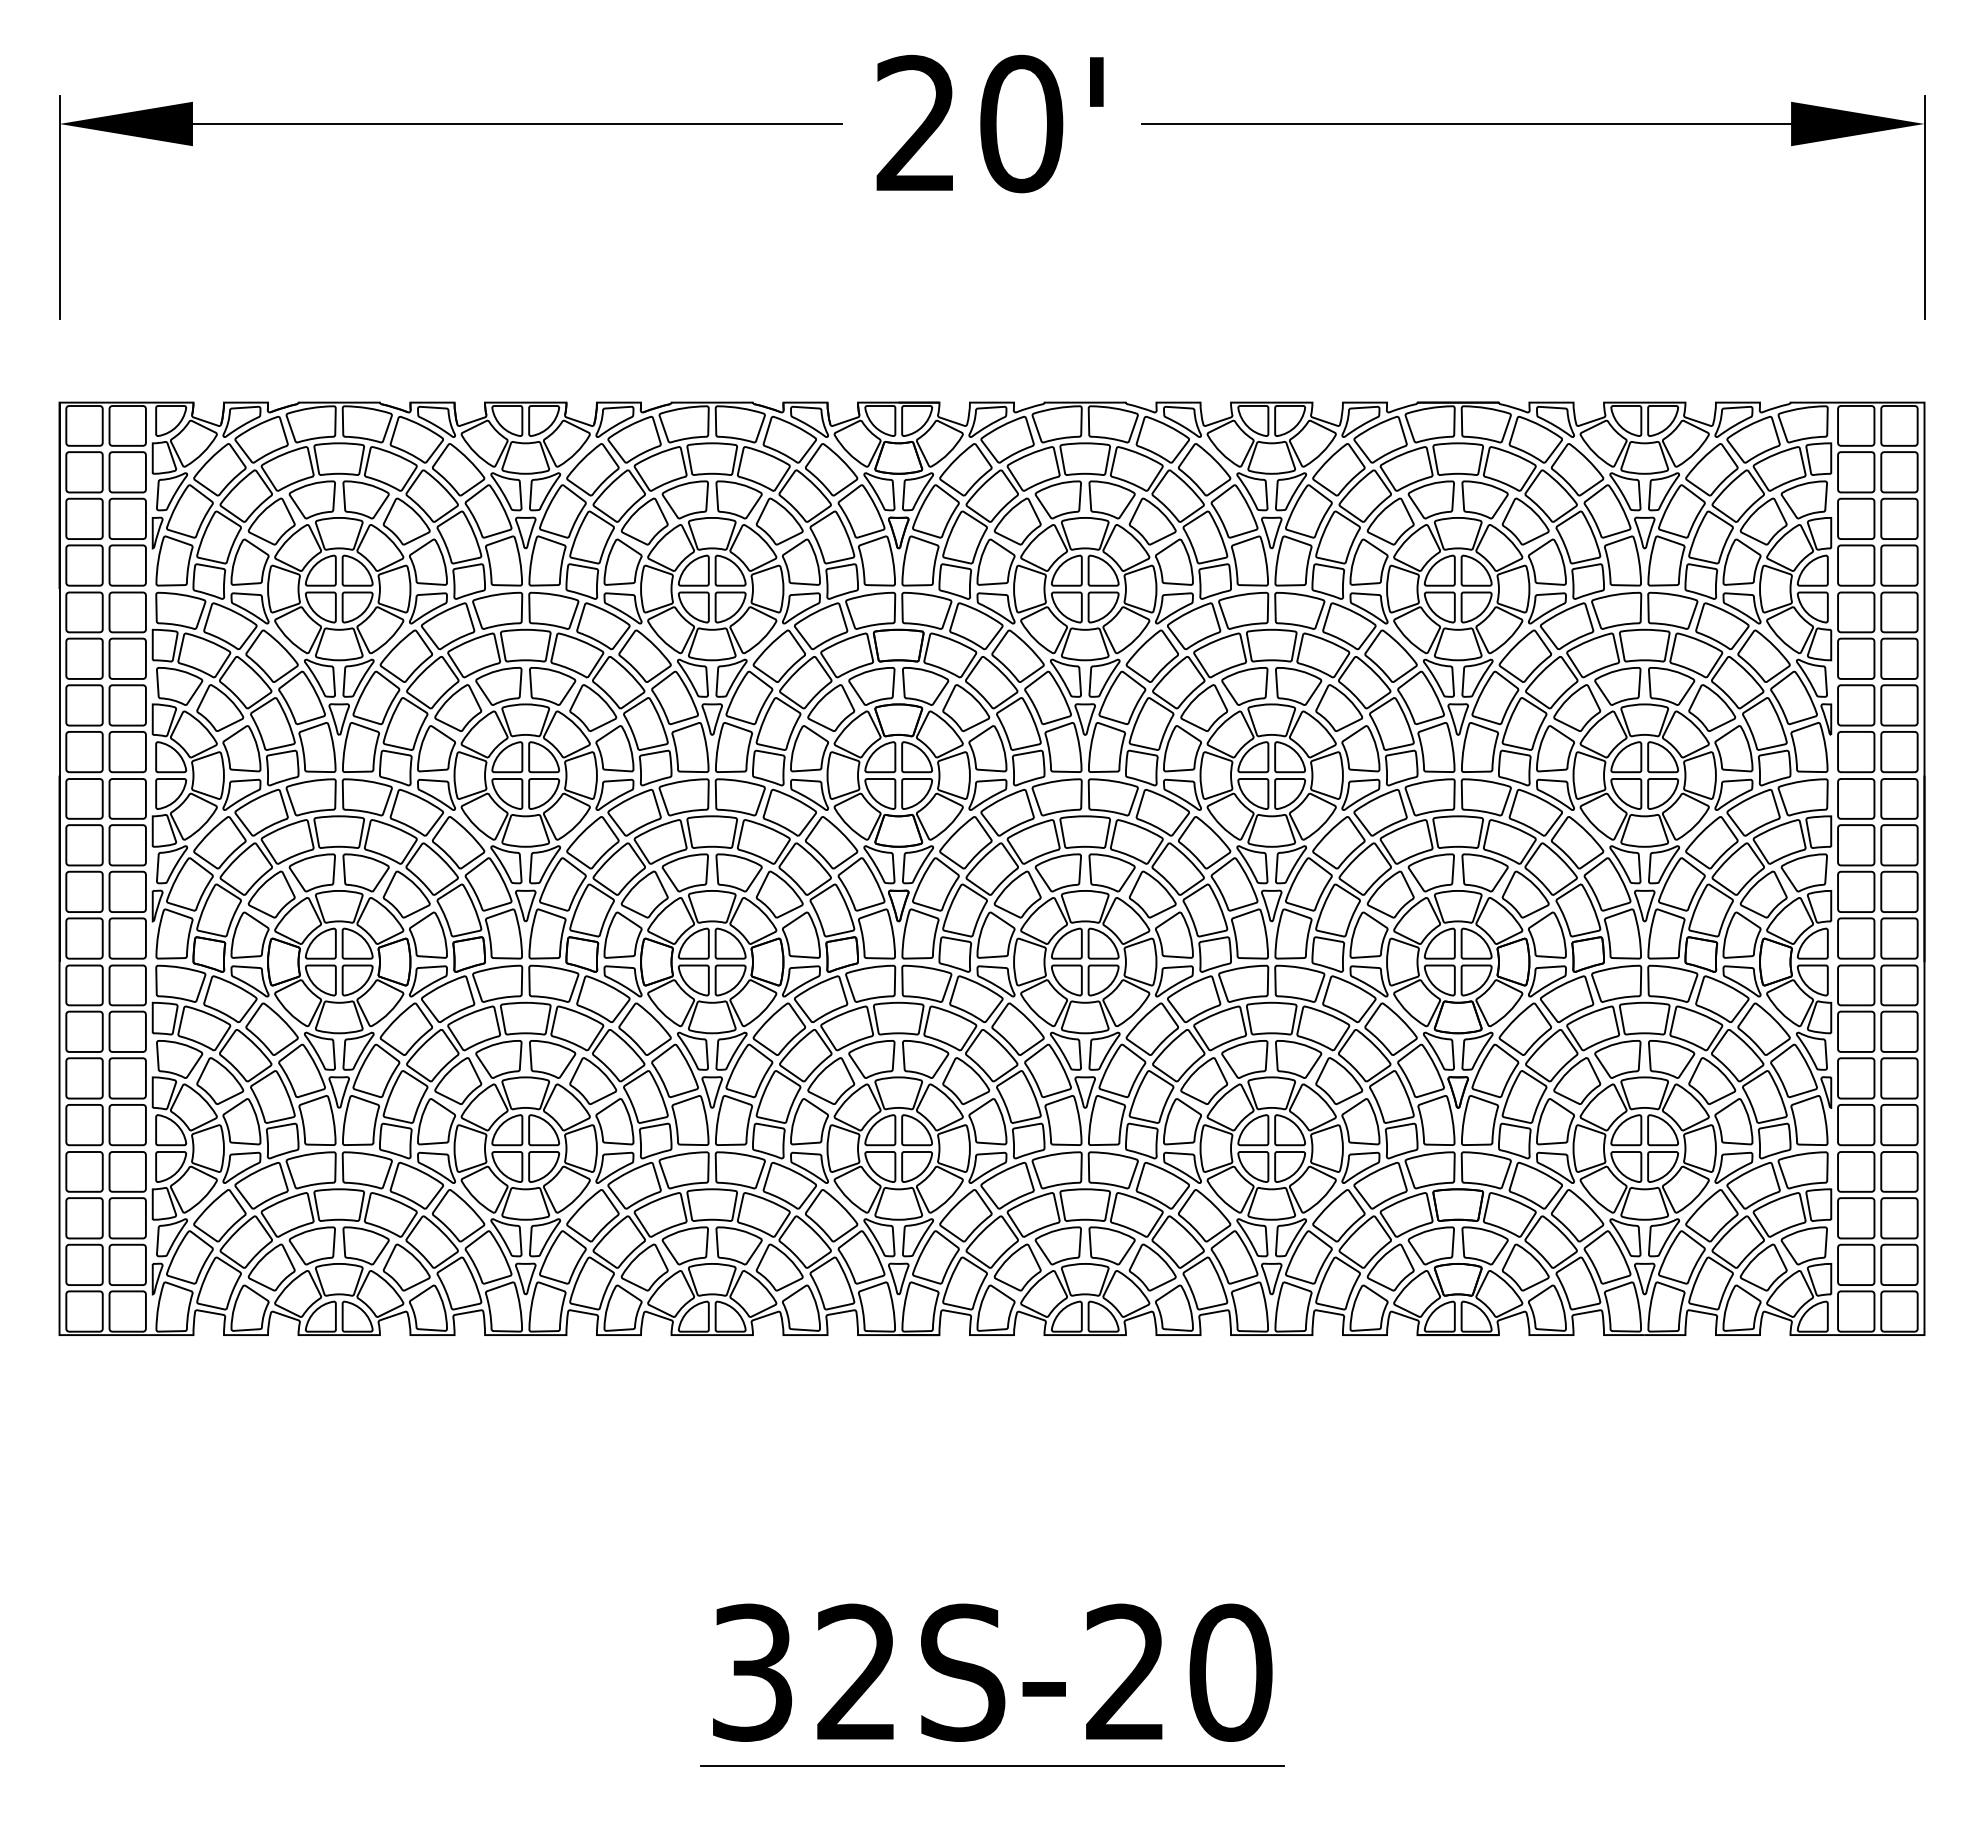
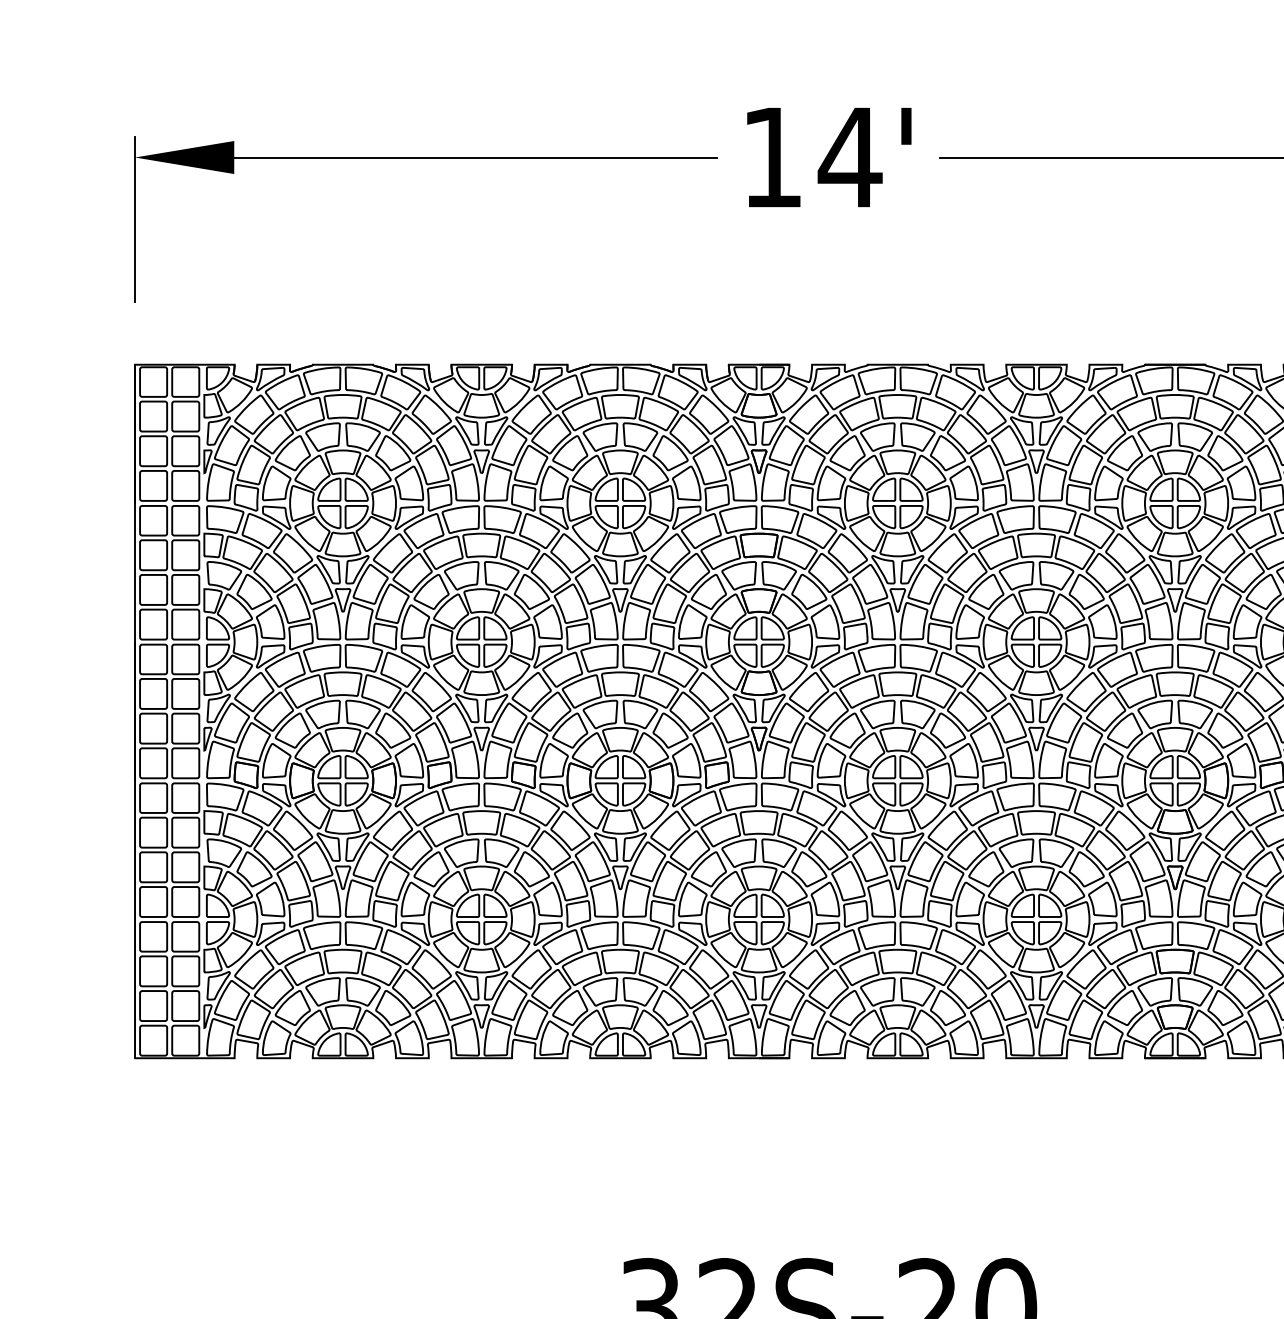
text: (970, 123) -> (812, 157), 20' -> 14'

